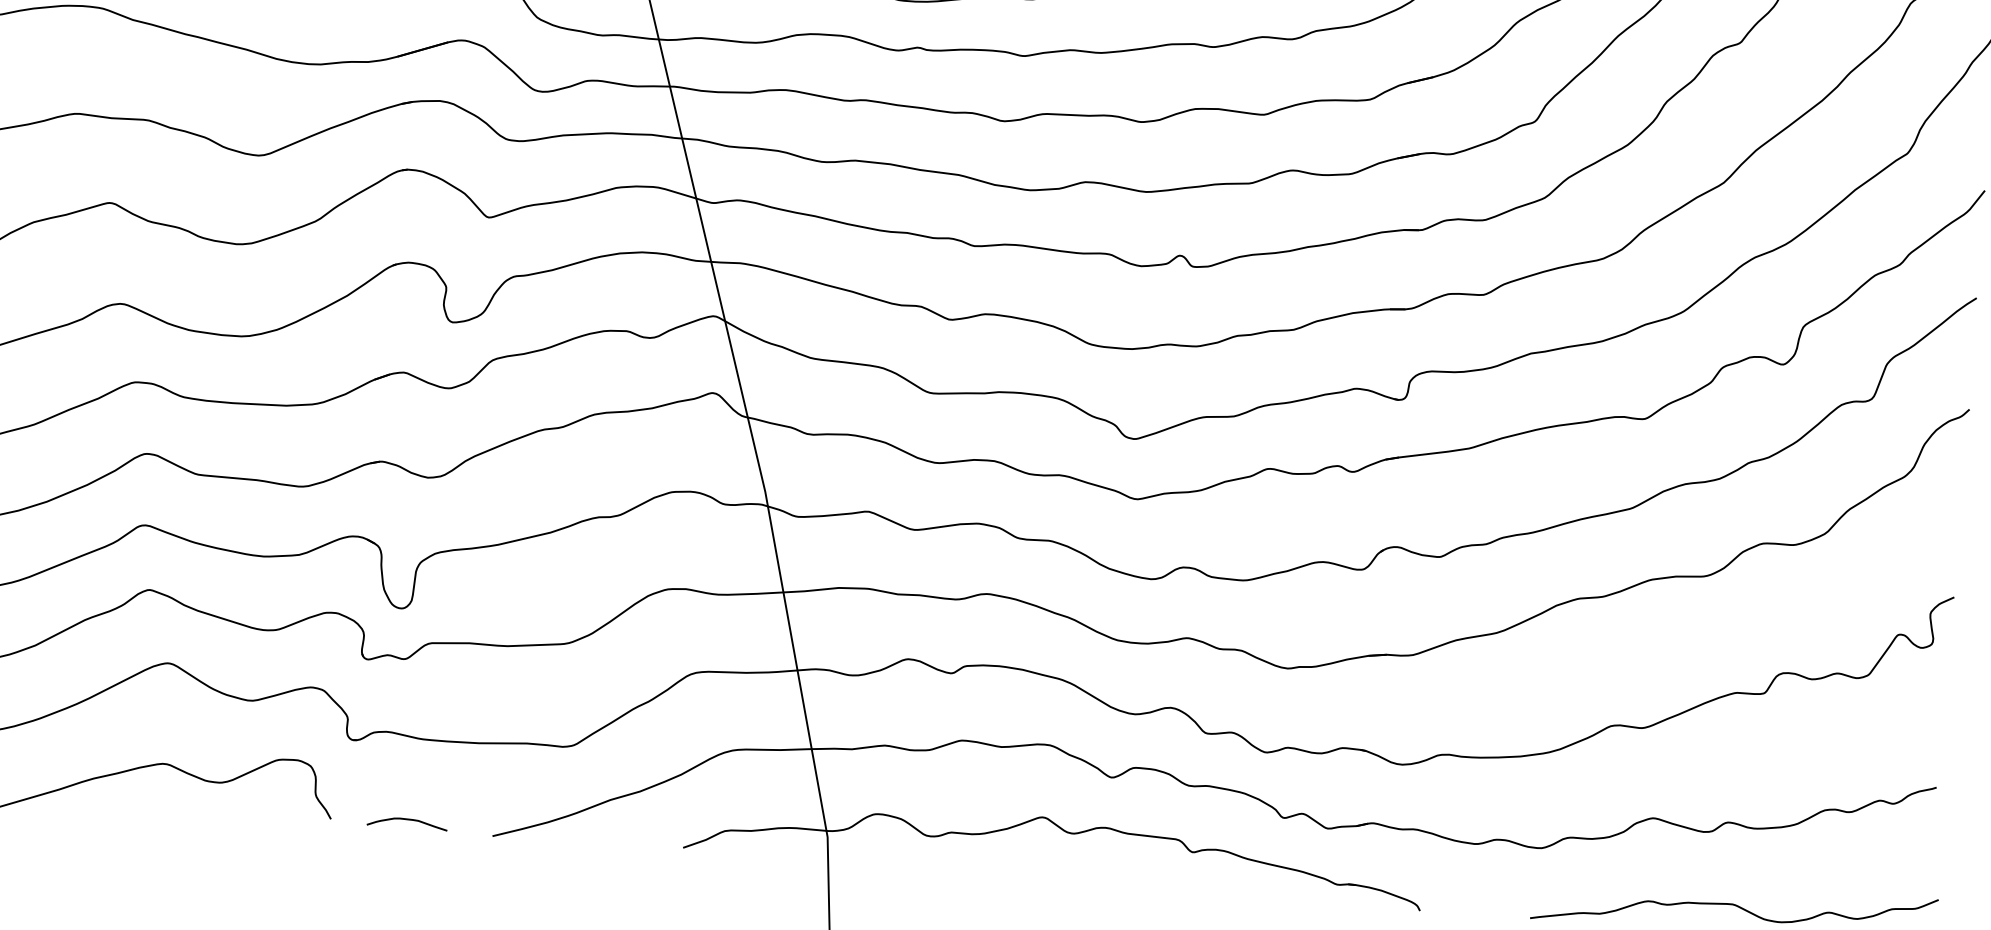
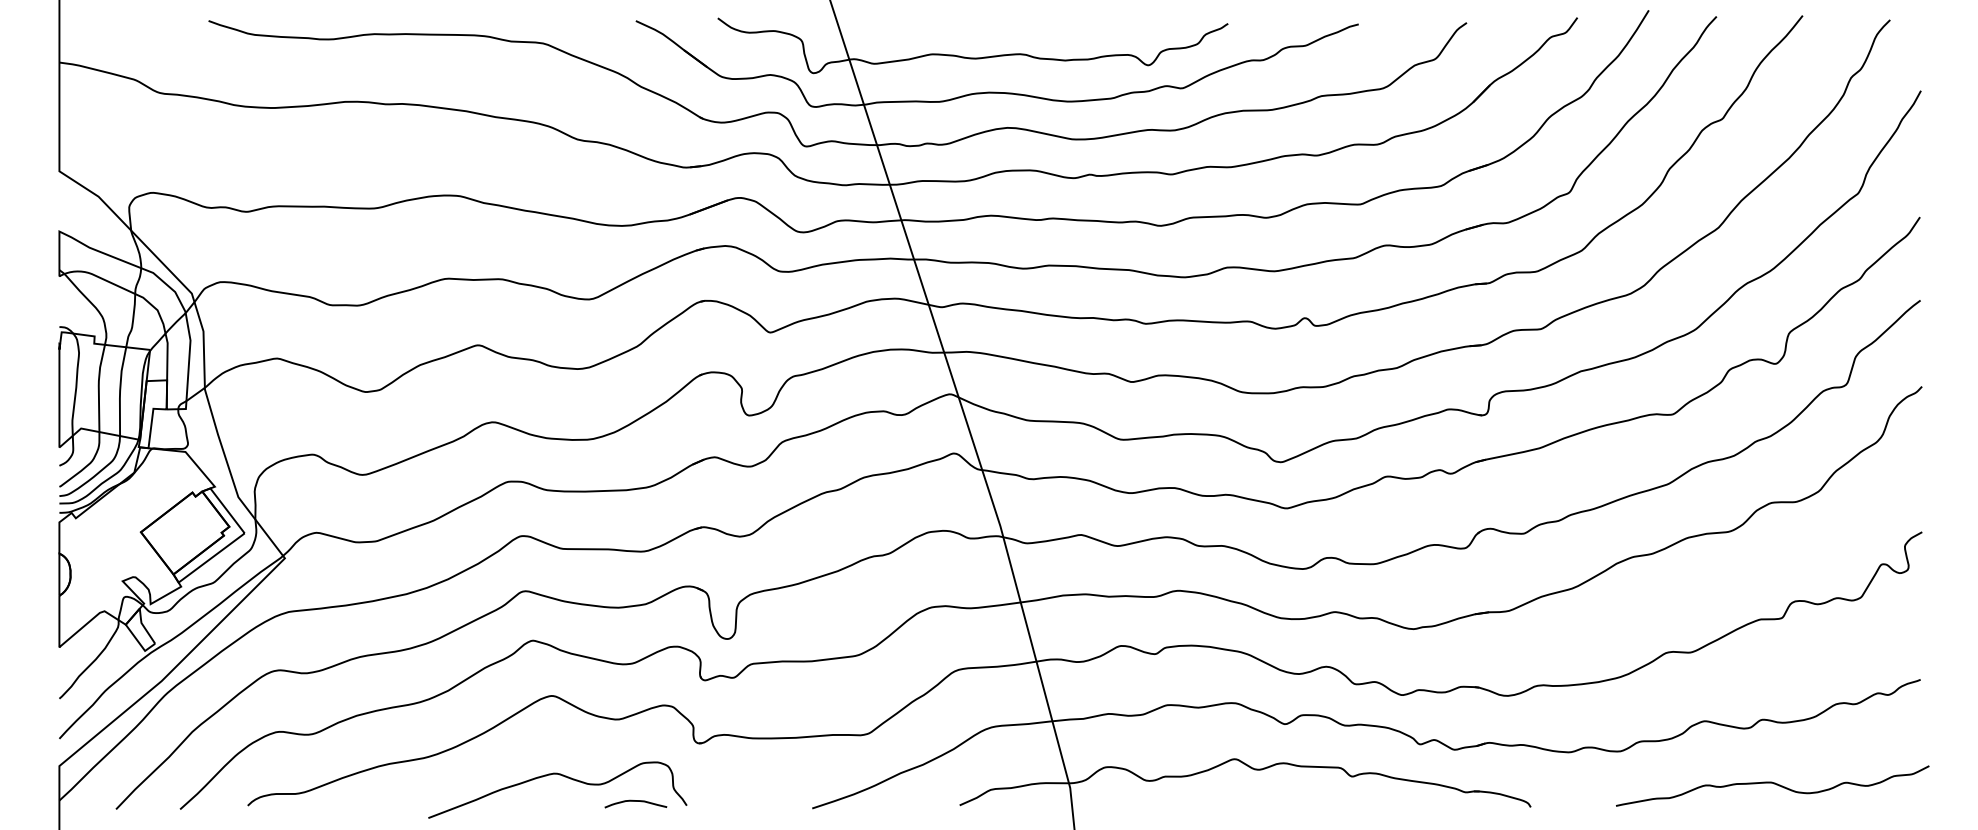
curve: (407, 820) -> (635, 801), moved

